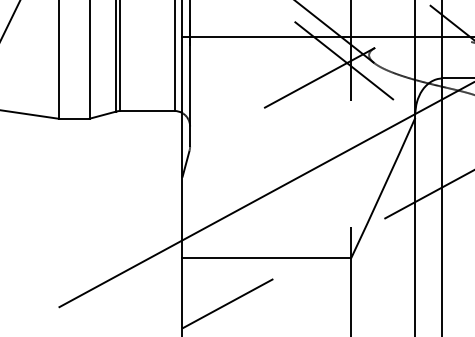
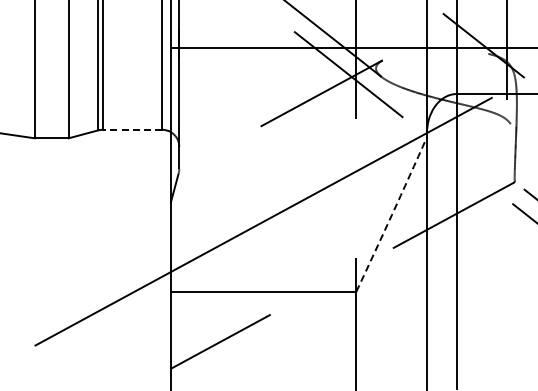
line: (147, 110) -> (132, 129), solid -> dashed
arc: (384, 188) -> (392, 214), solid -> dashed

